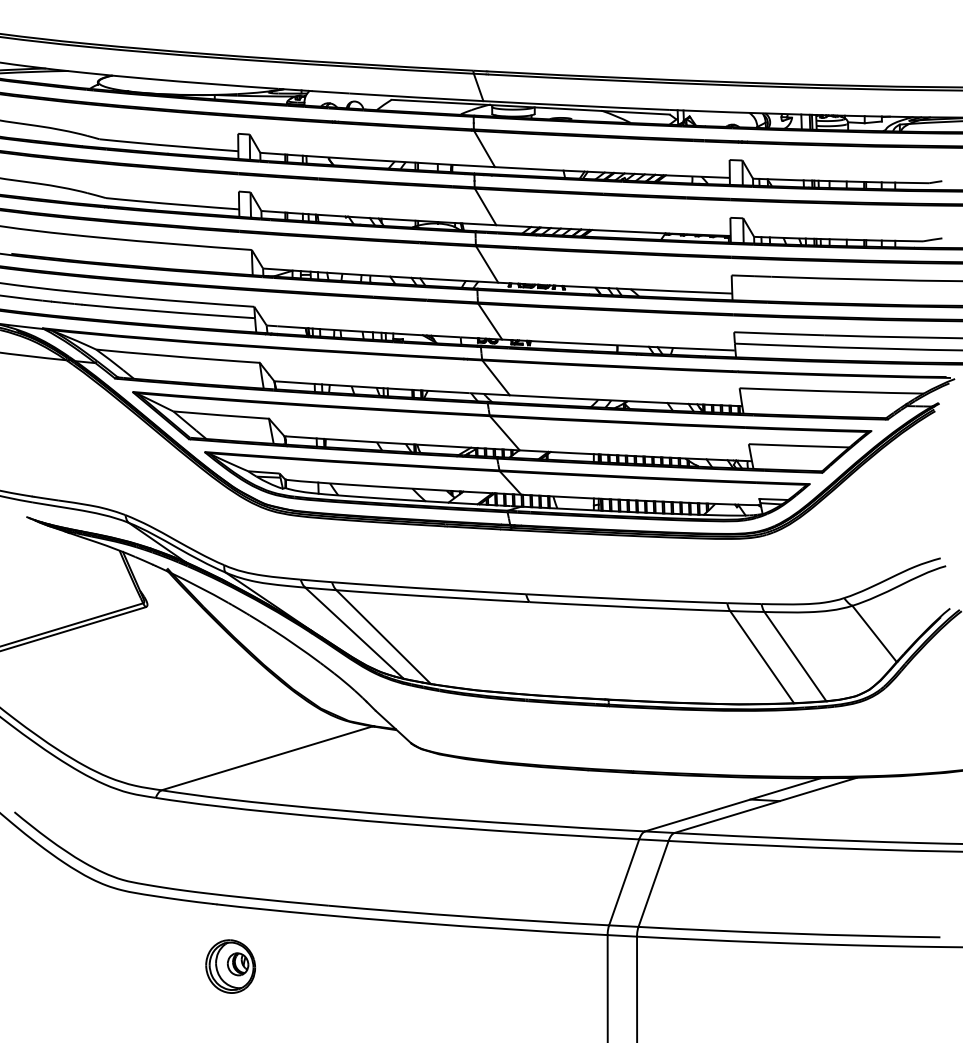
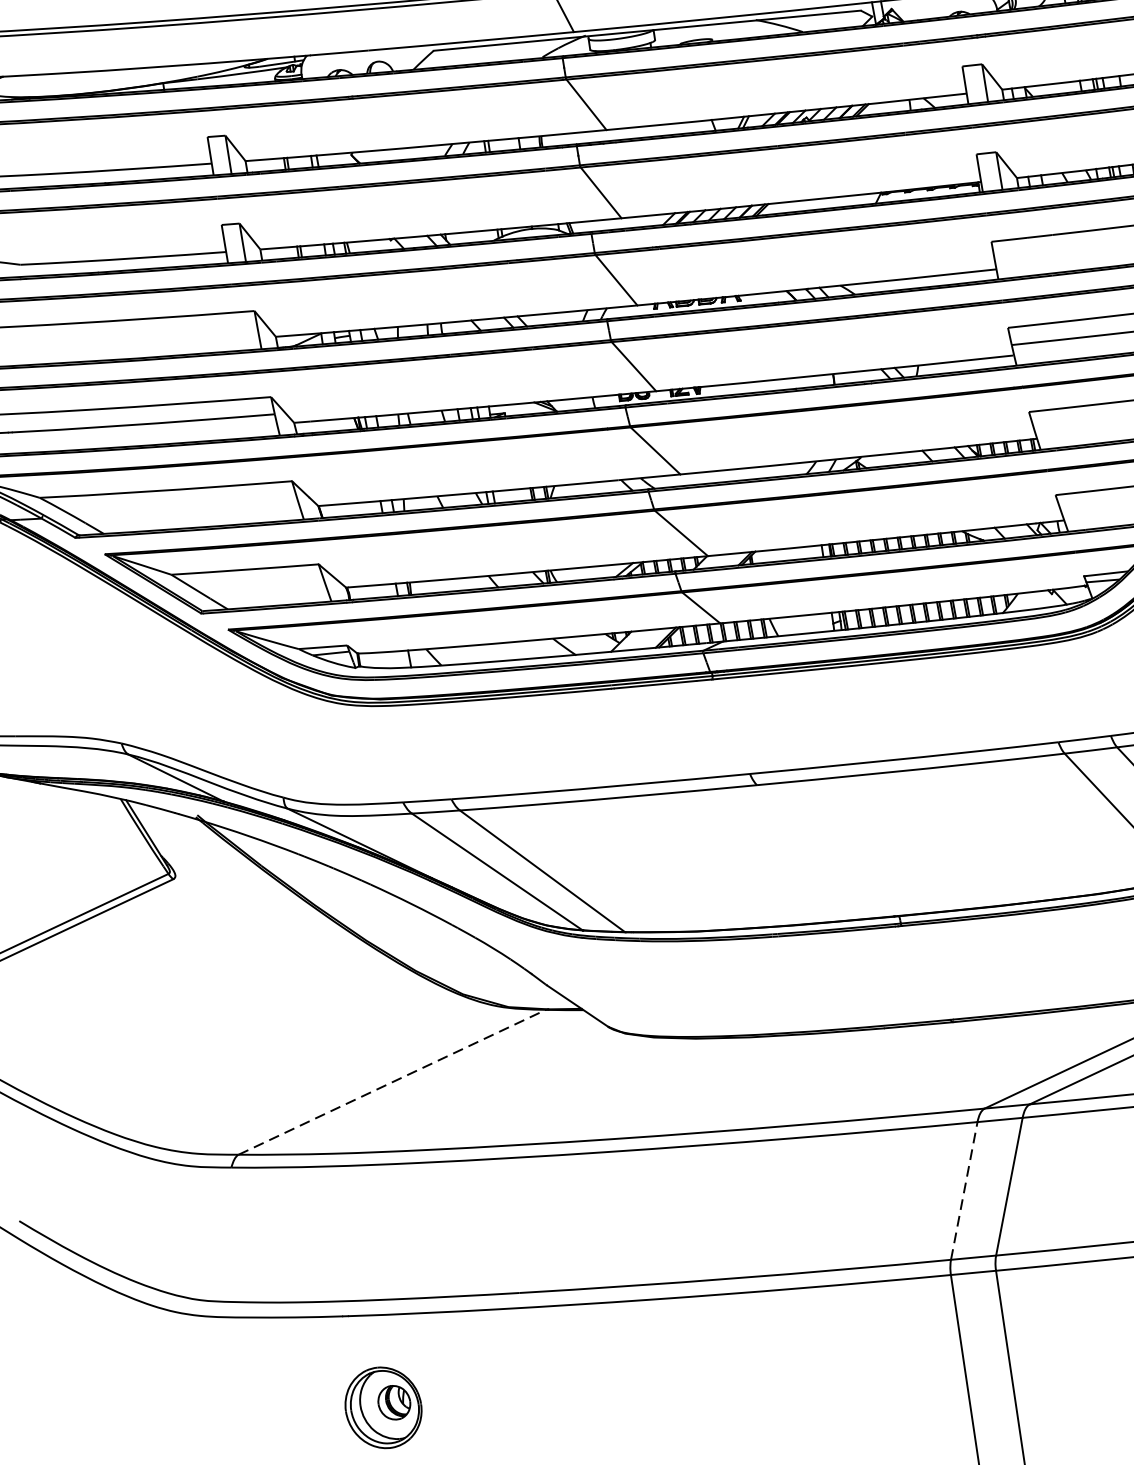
line: (267, 758) -> (392, 1082), solid -> dashed
line: (624, 882) -> (964, 1191), solid -> dashed

